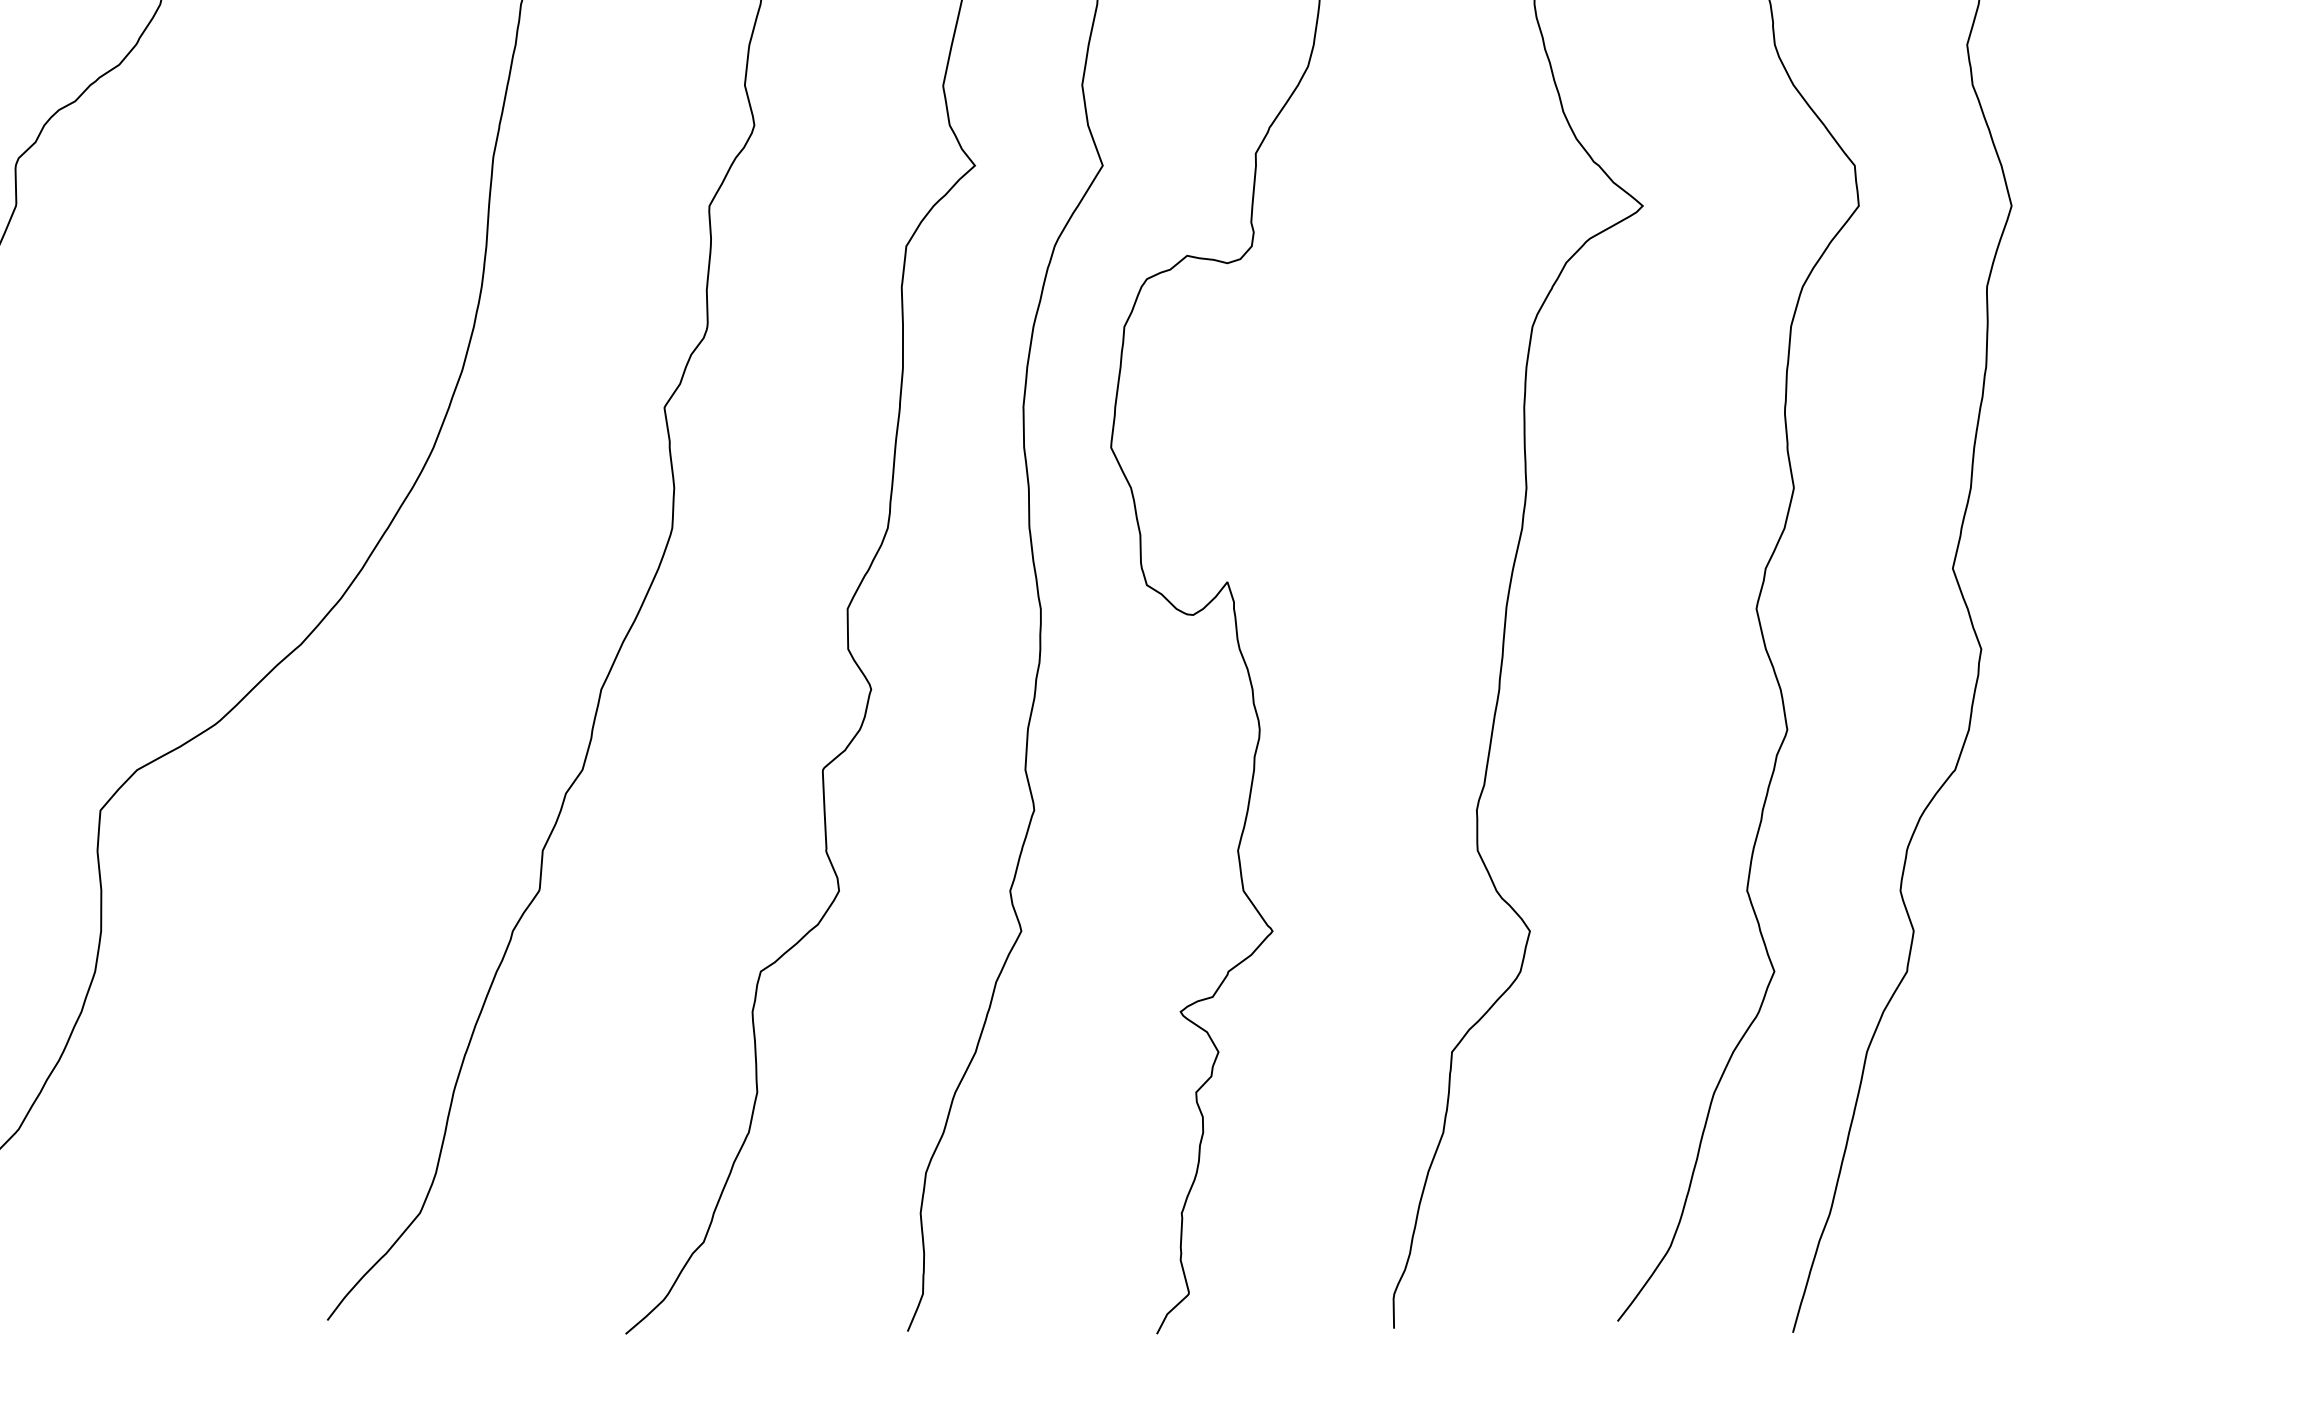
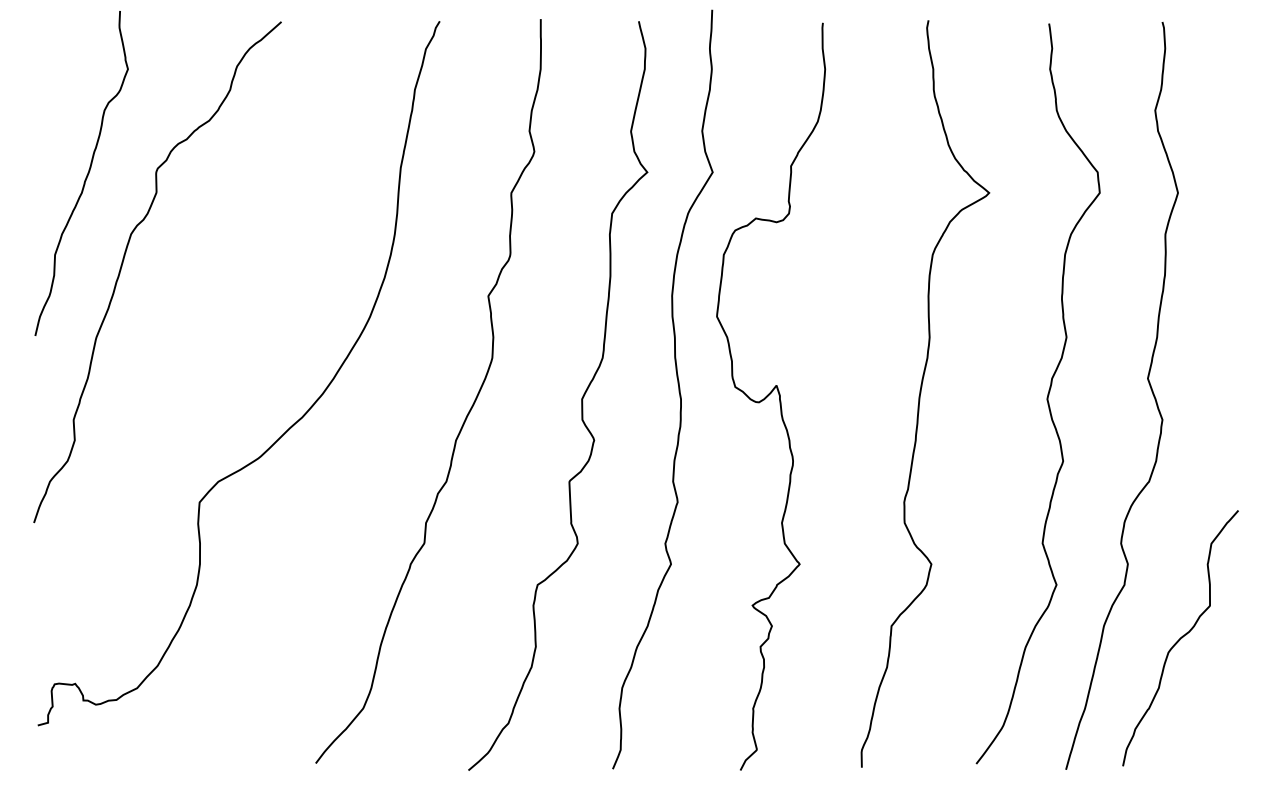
curve: (2016, 1076) -> (1180, 638), added

